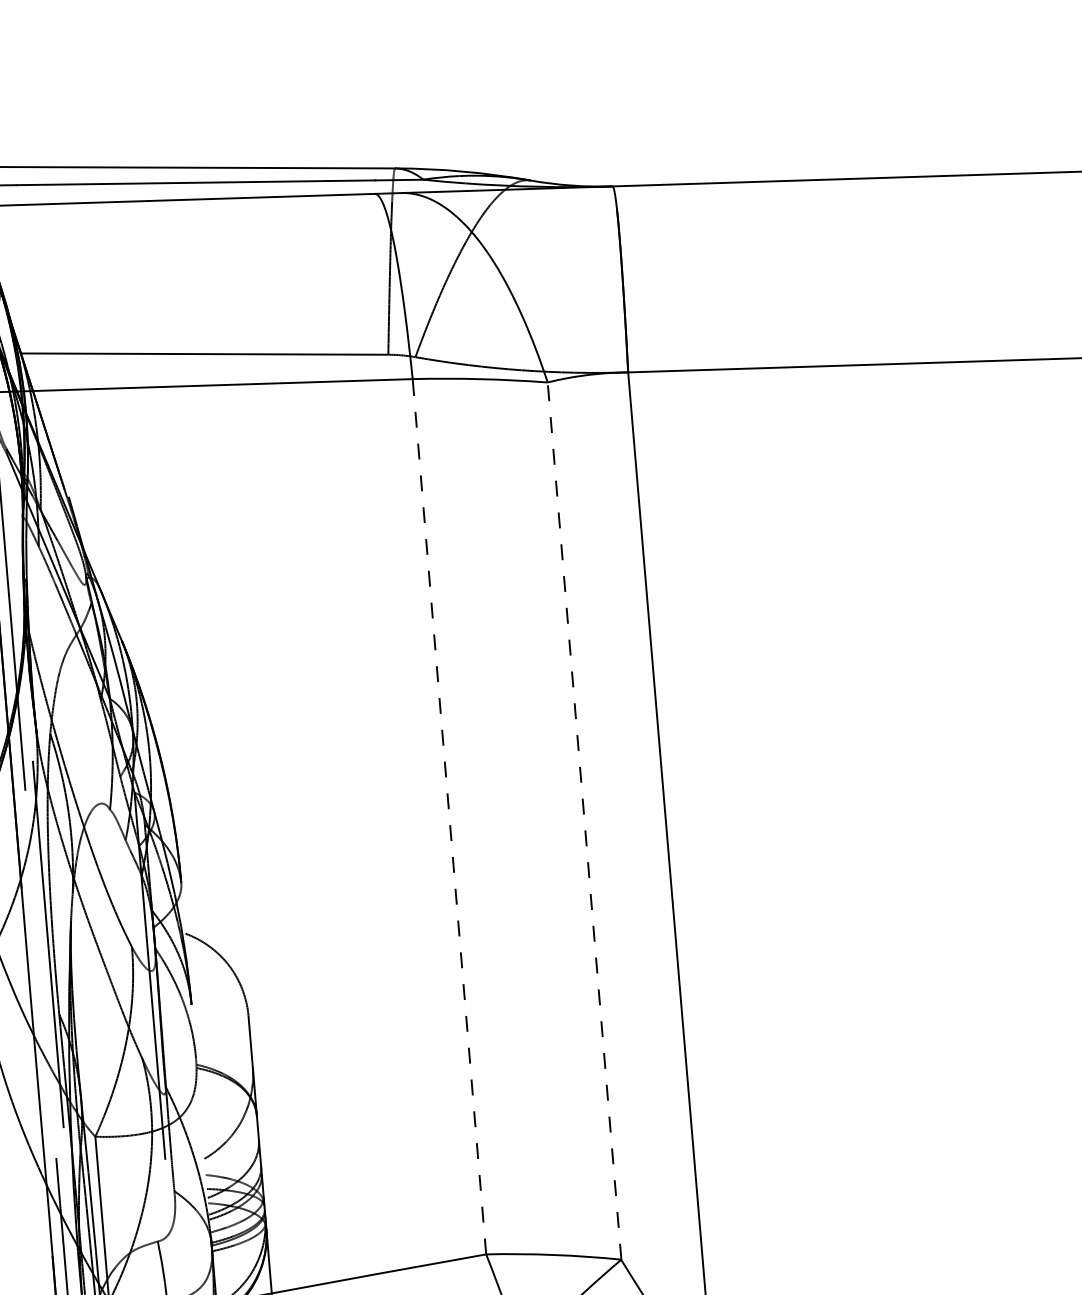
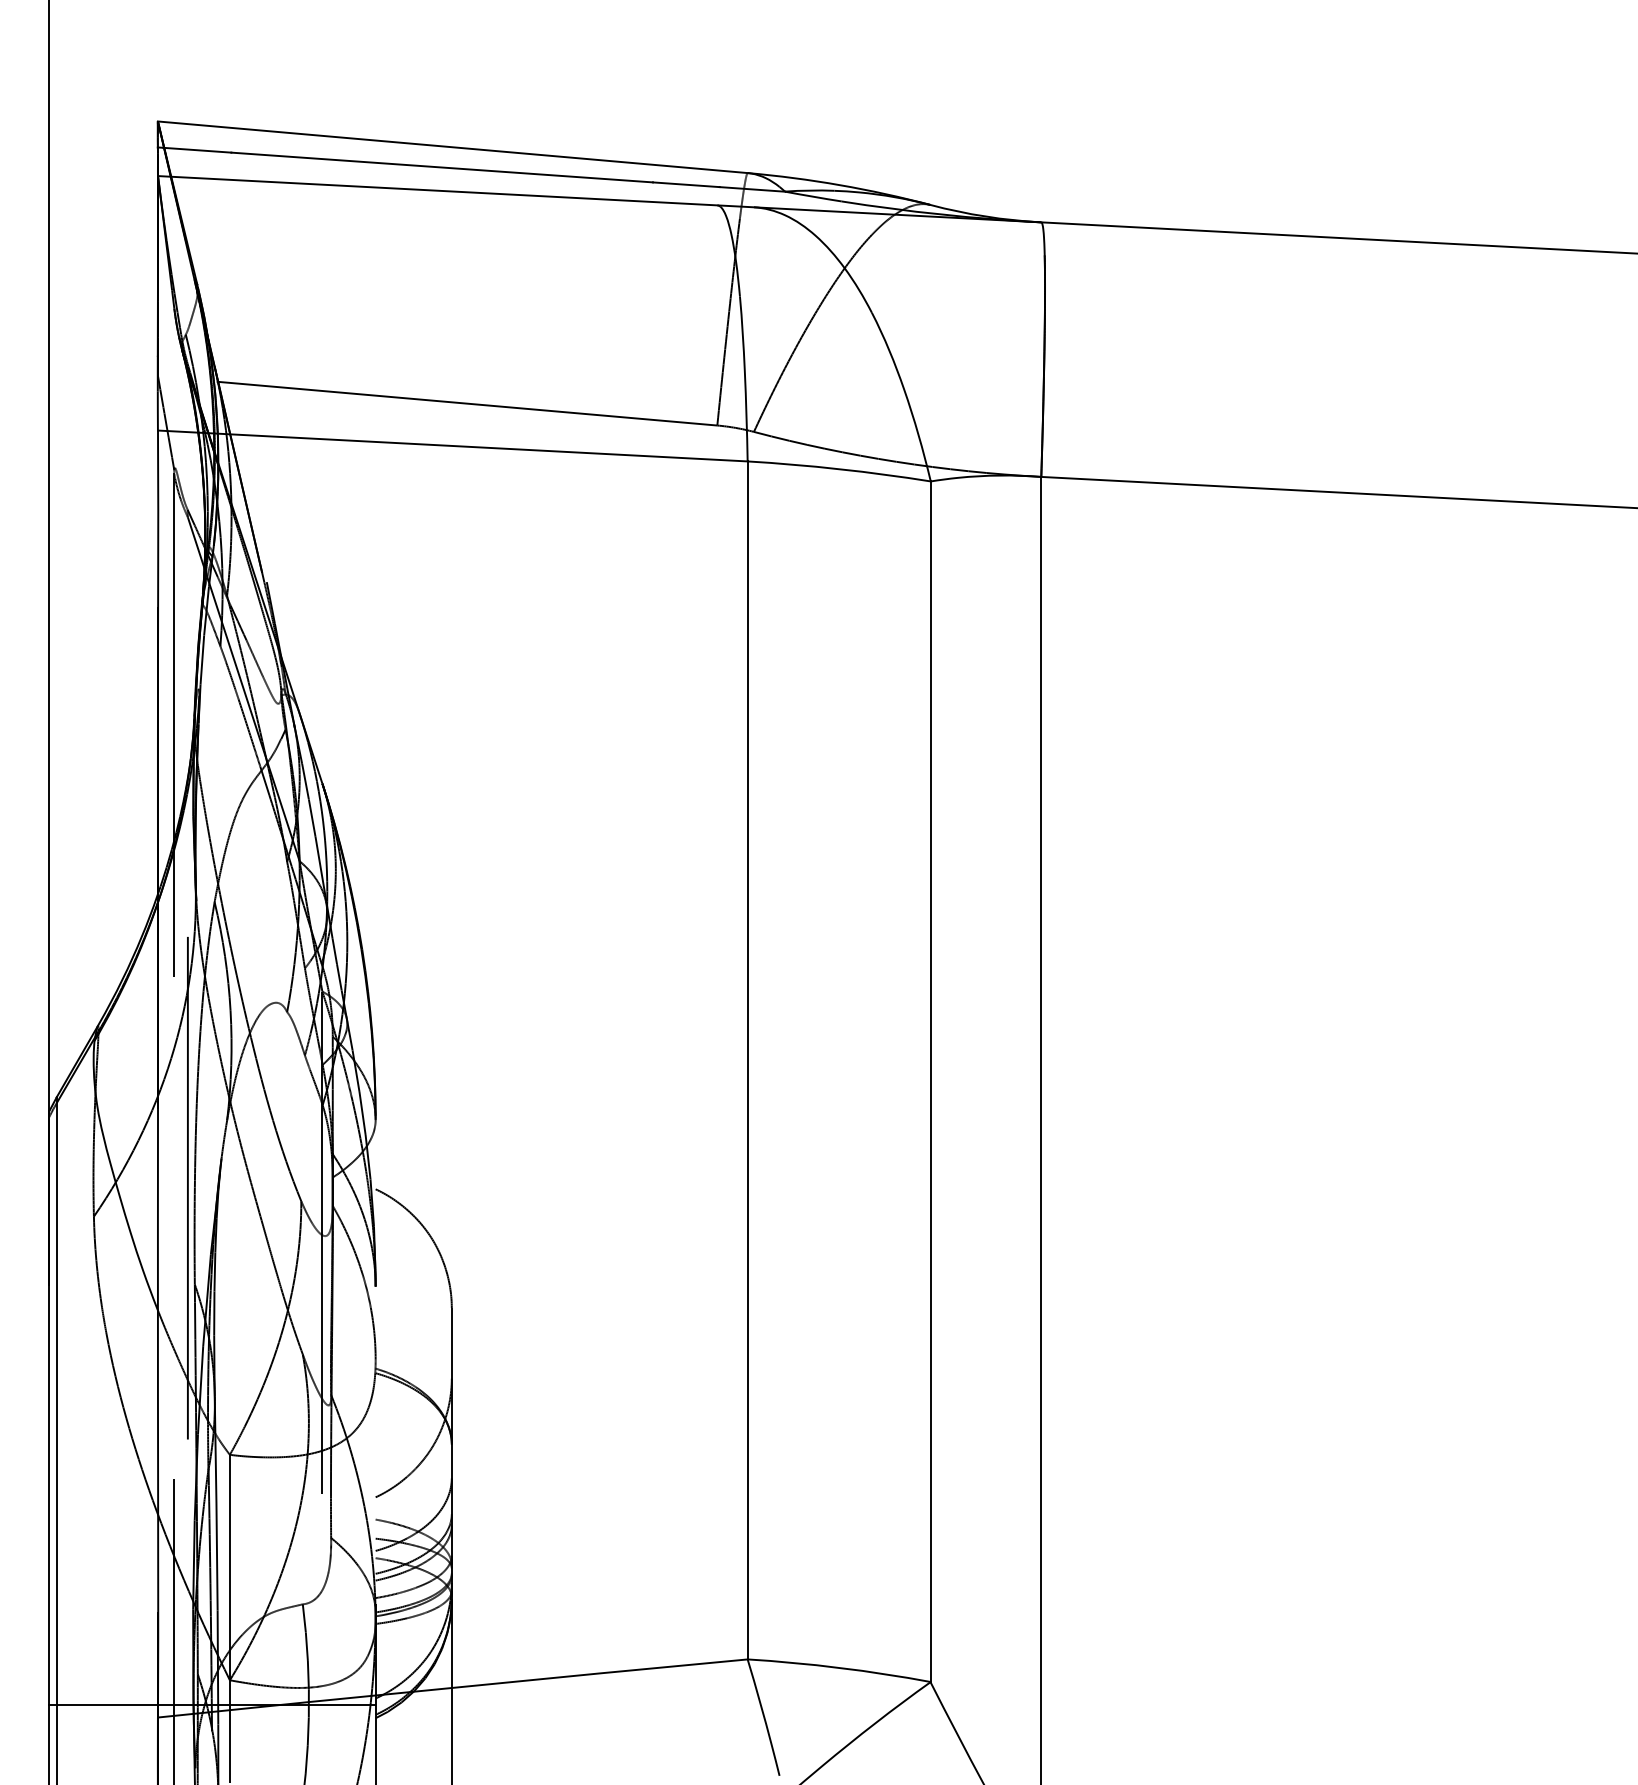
line: (449, 816) -> (747, 1060), dashed -> solid
line: (584, 820) -> (930, 1081), dashed -> solid

